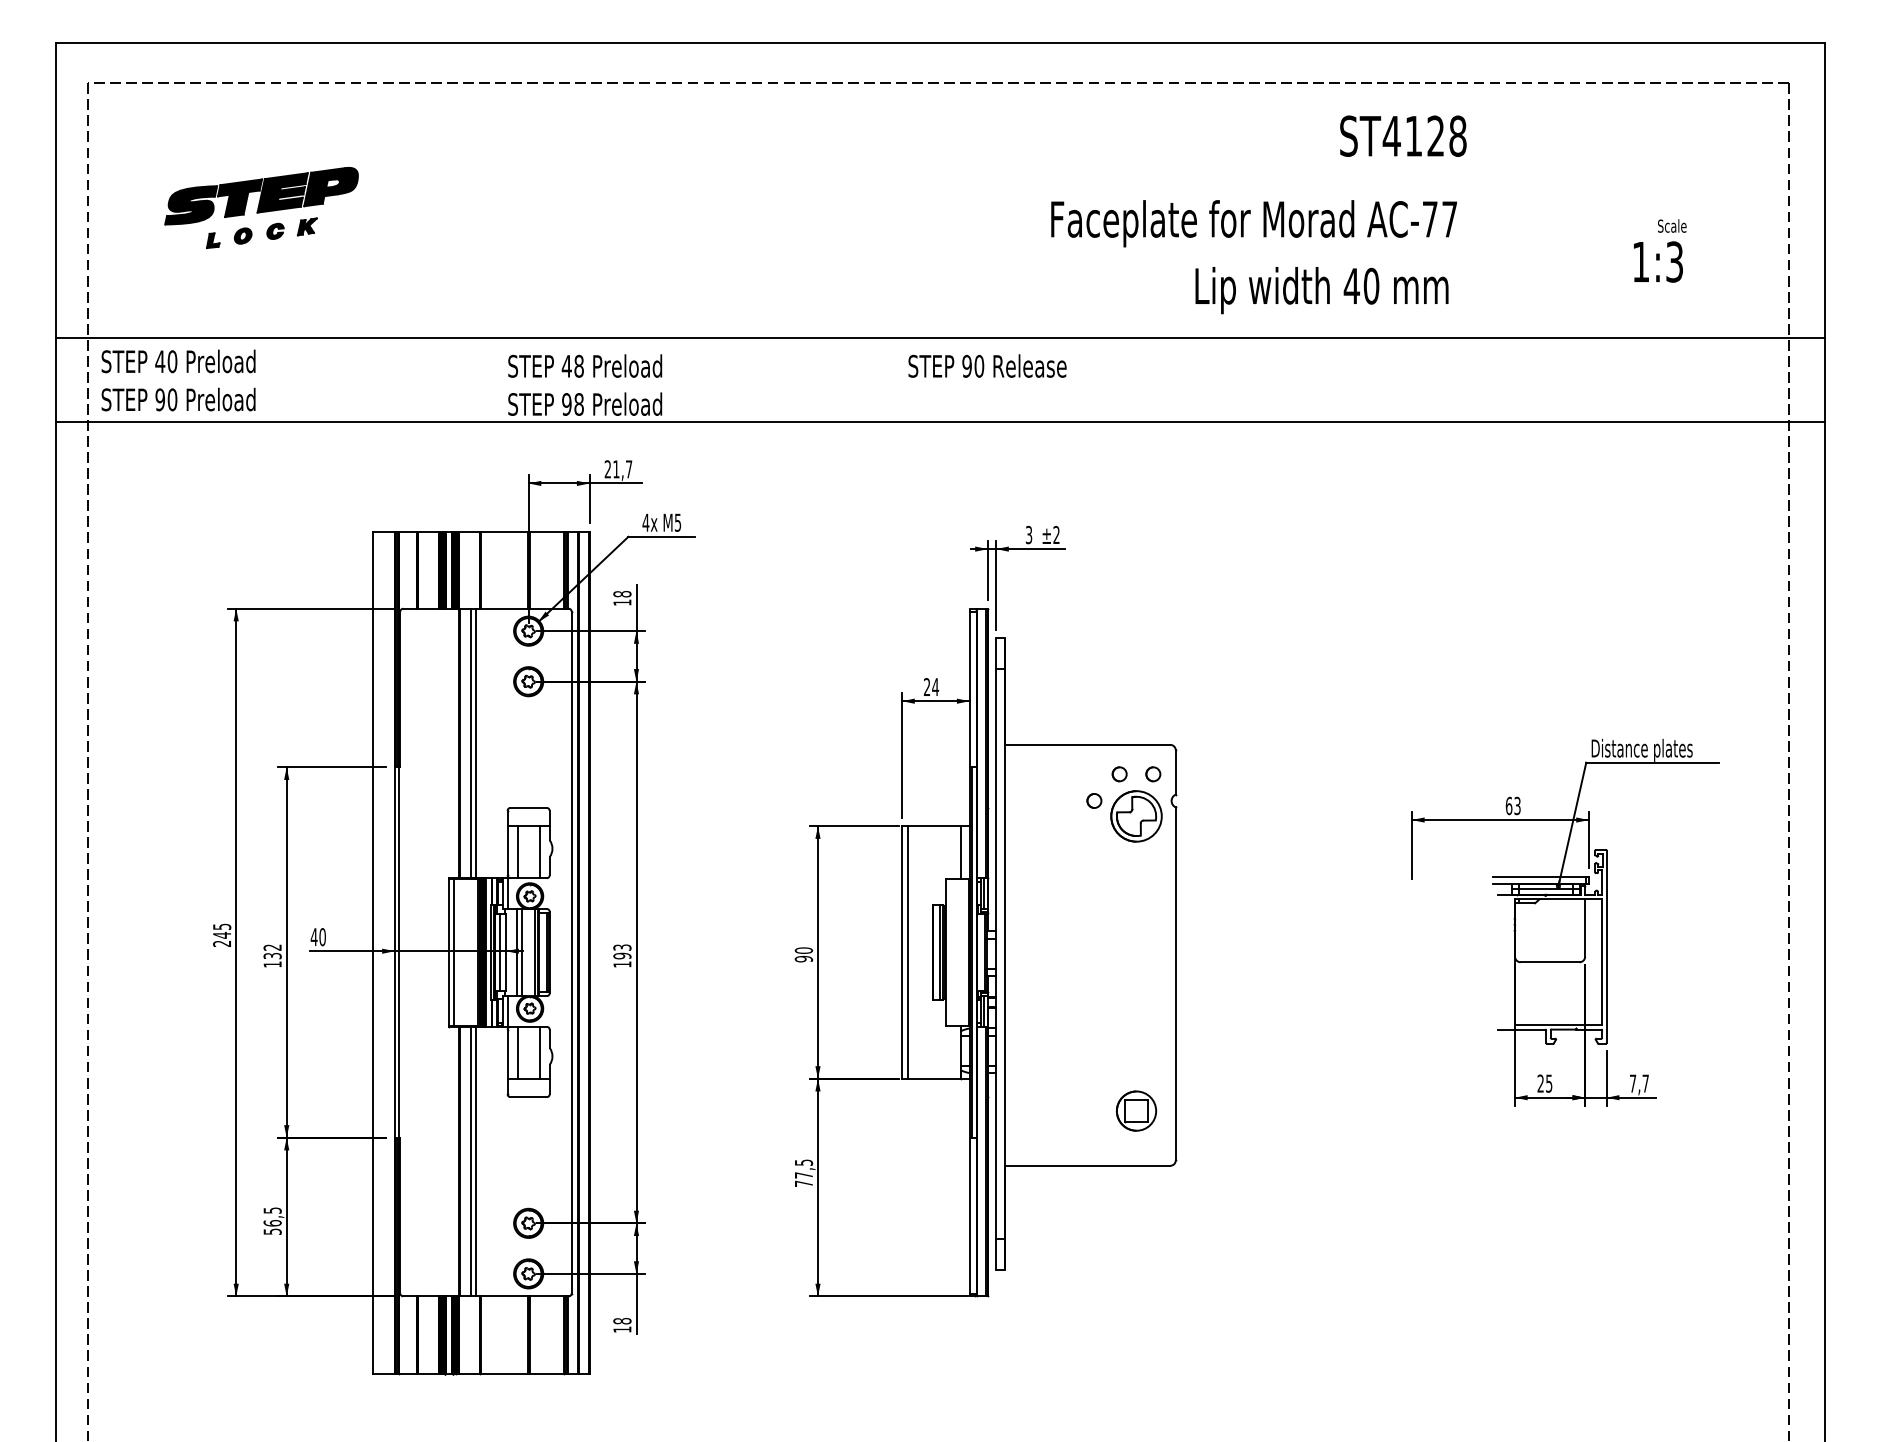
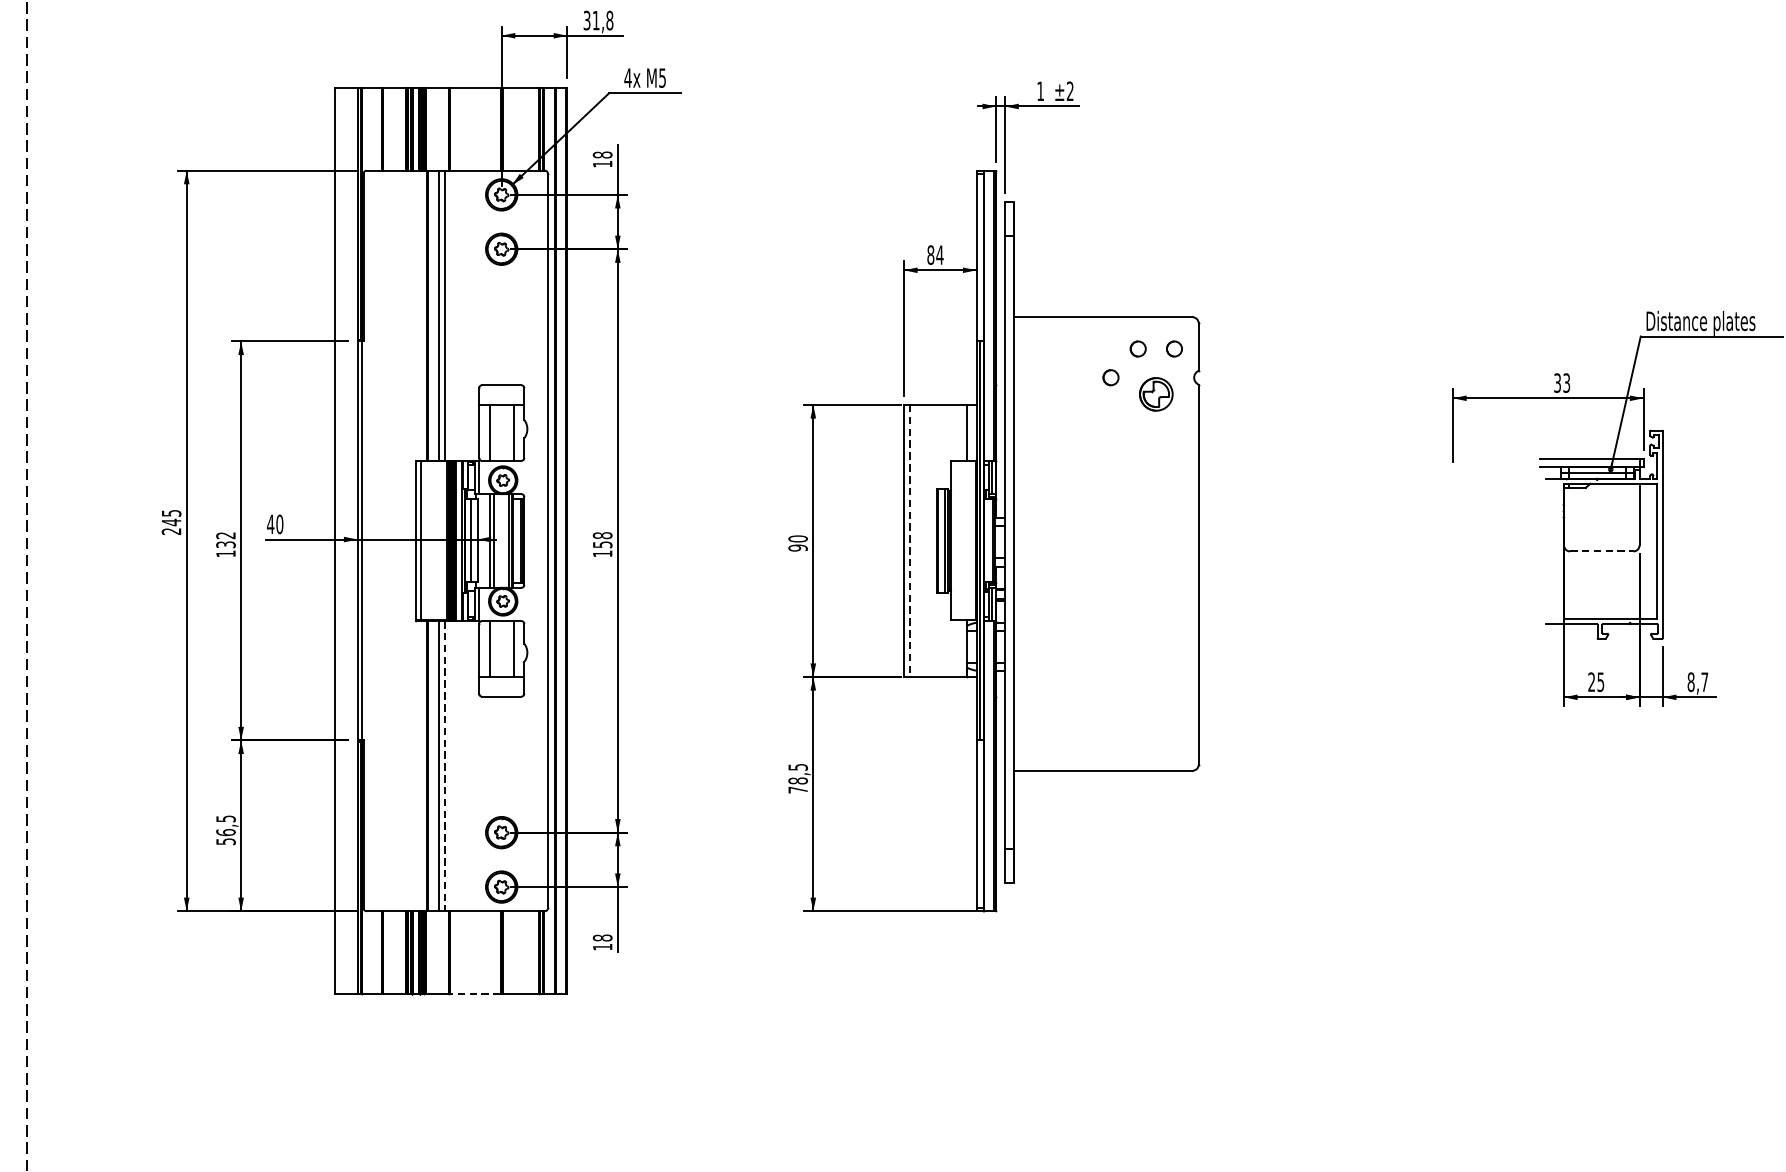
text: (618, 469) -> (598, 20), 21,7 -> 31,8
text: (1028, 534) -> (1040, 90), 3 -> 1
text: (926, 687) -> (930, 255), 24 -> 84
text: (1508, 805) -> (1556, 382), 63 -> 33
part: (1136, 816) -> (1156, 394), size x0.6
text: (622, 951) -> (602, 539), 193 -> 158
line: (907, 953) -> (909, 542), solid -> dashed
line: (1550, 962) -> (1602, 551), solid -> dashed
text: (1632, 1083) -> (1690, 682), 7,7 -> 8,7
part: (1136, 1110) -> (1156, 711), removed
line: (475, 1161) -> (444, 766), solid -> dashed
text: (803, 1175) -> (797, 781), 77,5 -> 78,5
line: (504, 1373) -> (475, 994), solid -> dashed

